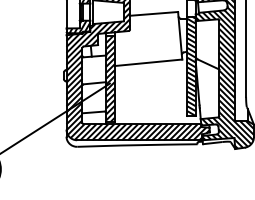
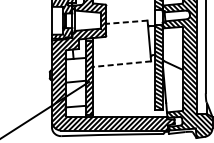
line: (153, 13) -> (126, 21), solid -> dashed
line: (148, 62) -> (122, 63), solid -> dashed

